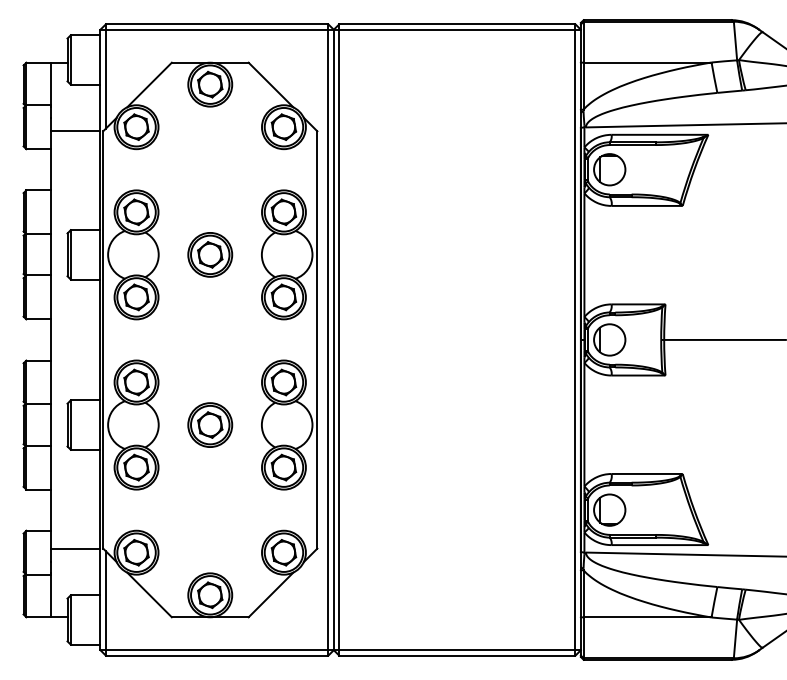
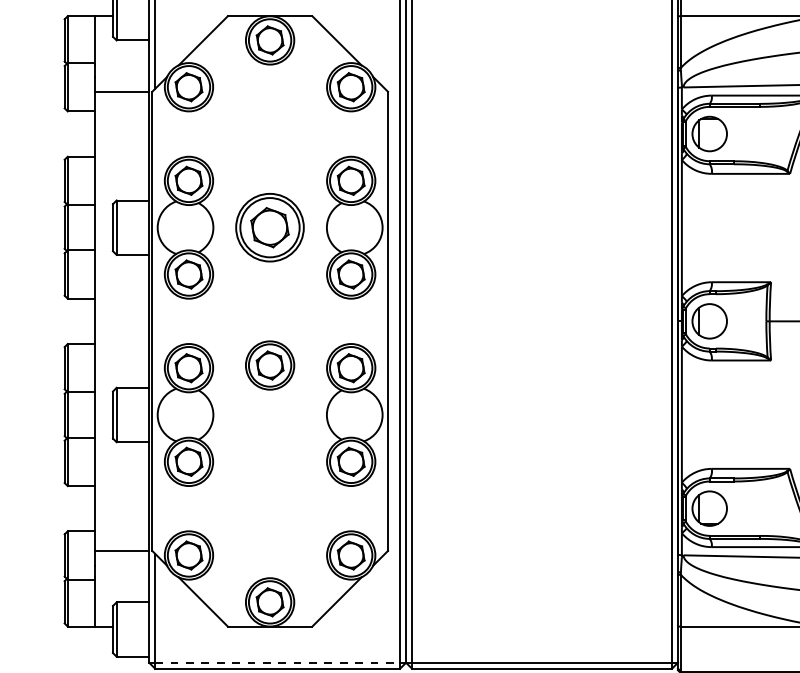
part: (210, 254) -> (270, 227), size x1.4
part: (210, 424) -> (270, 364), moved
line: (217, 650) -> (278, 663), solid -> dashed

